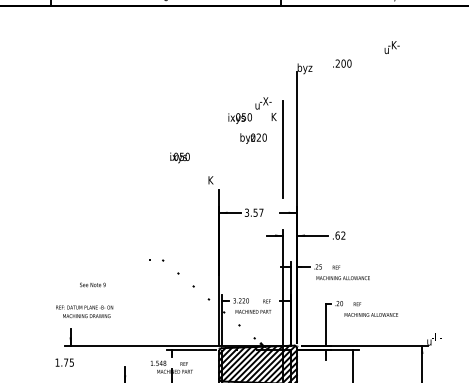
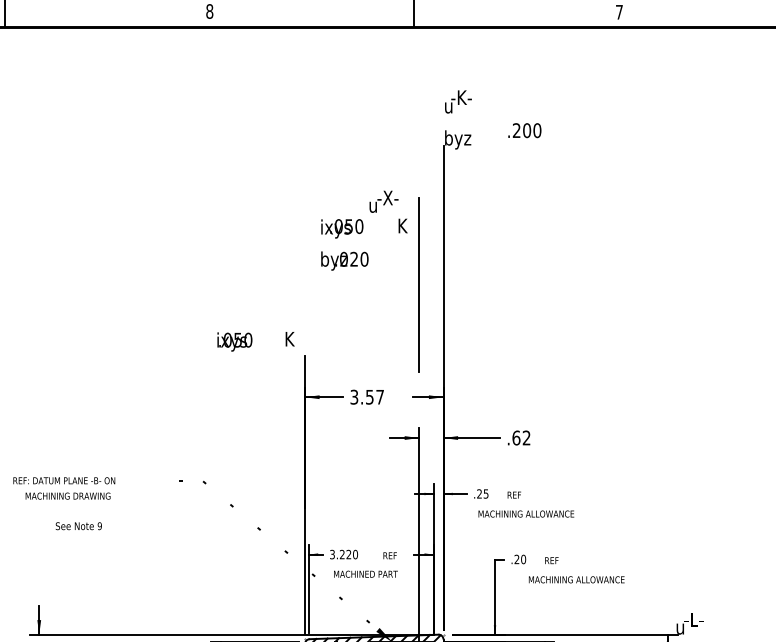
text: (391, 47) -> (457, 101), moved
text: (253, 138) -> (344, 260), moved
text: (179, 157) -> (233, 341), moved
text: (84, 311) -> (63, 487), moved

